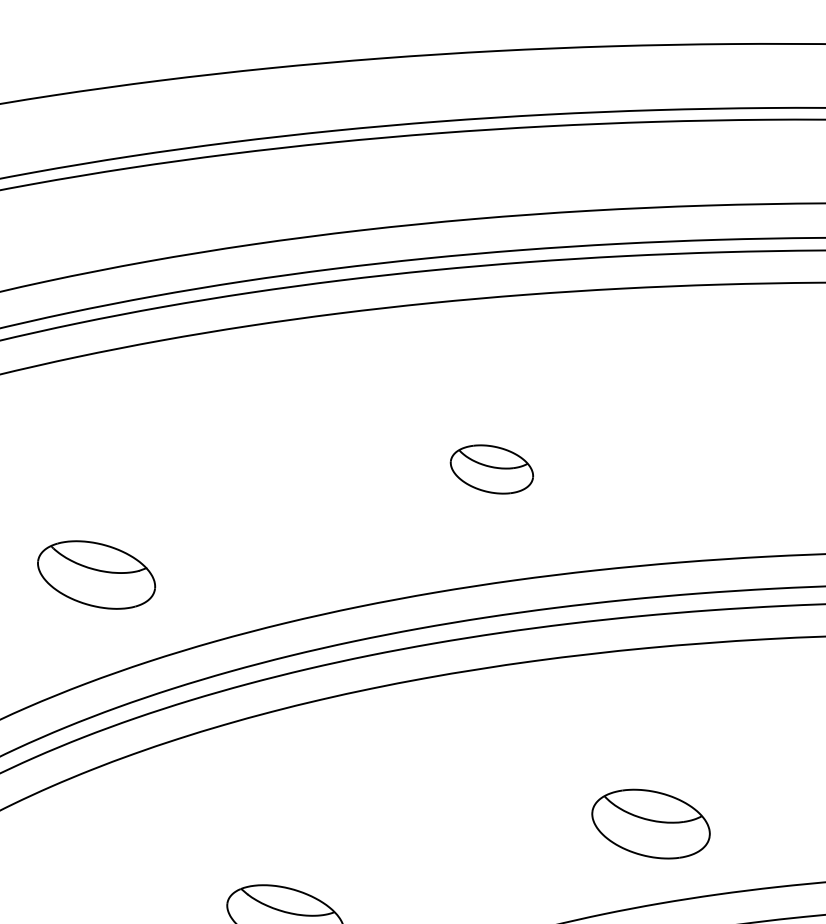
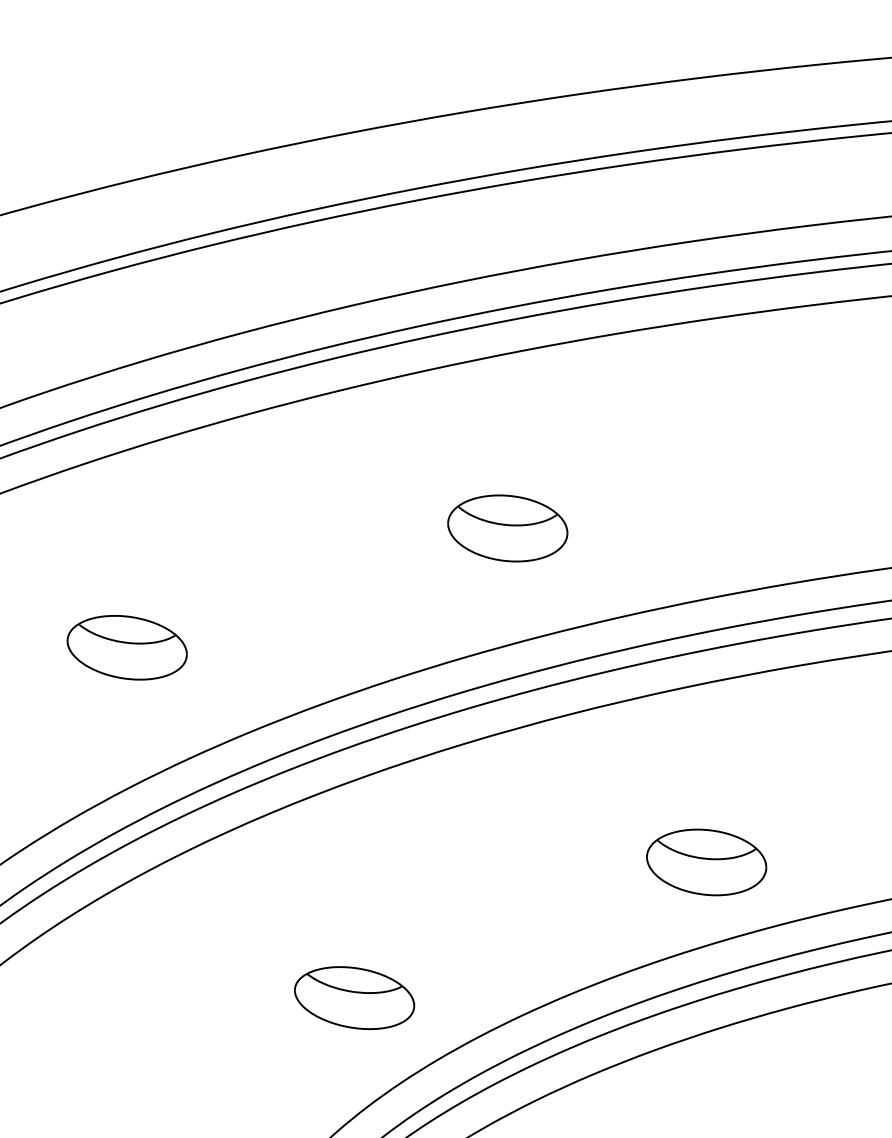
part: (491, 469) -> (507, 528), size x1.43
part: (95, 574) -> (126, 647), moved

